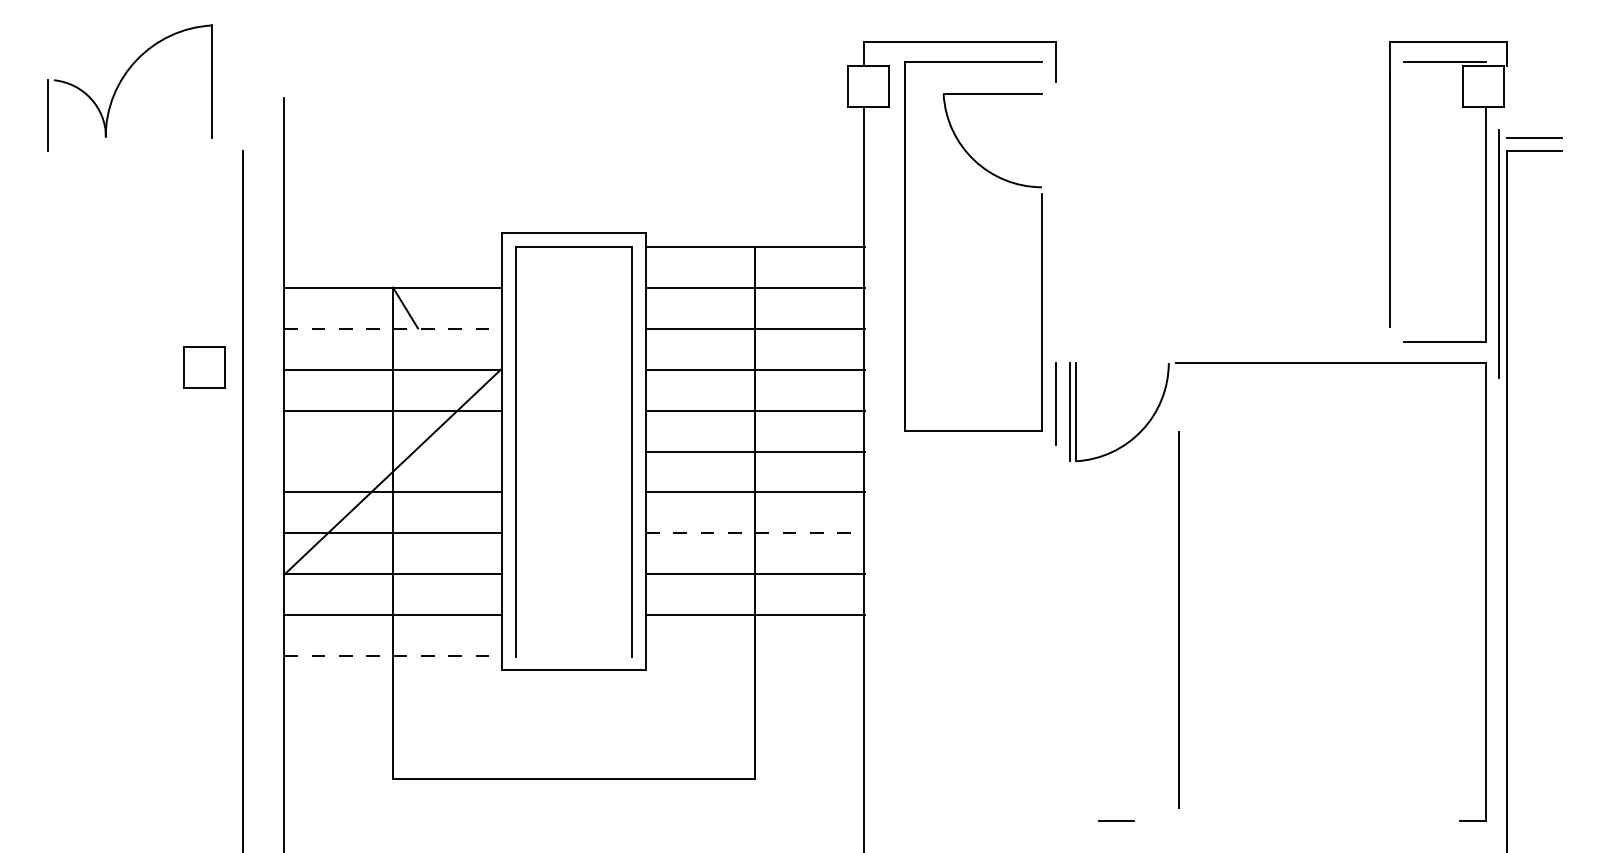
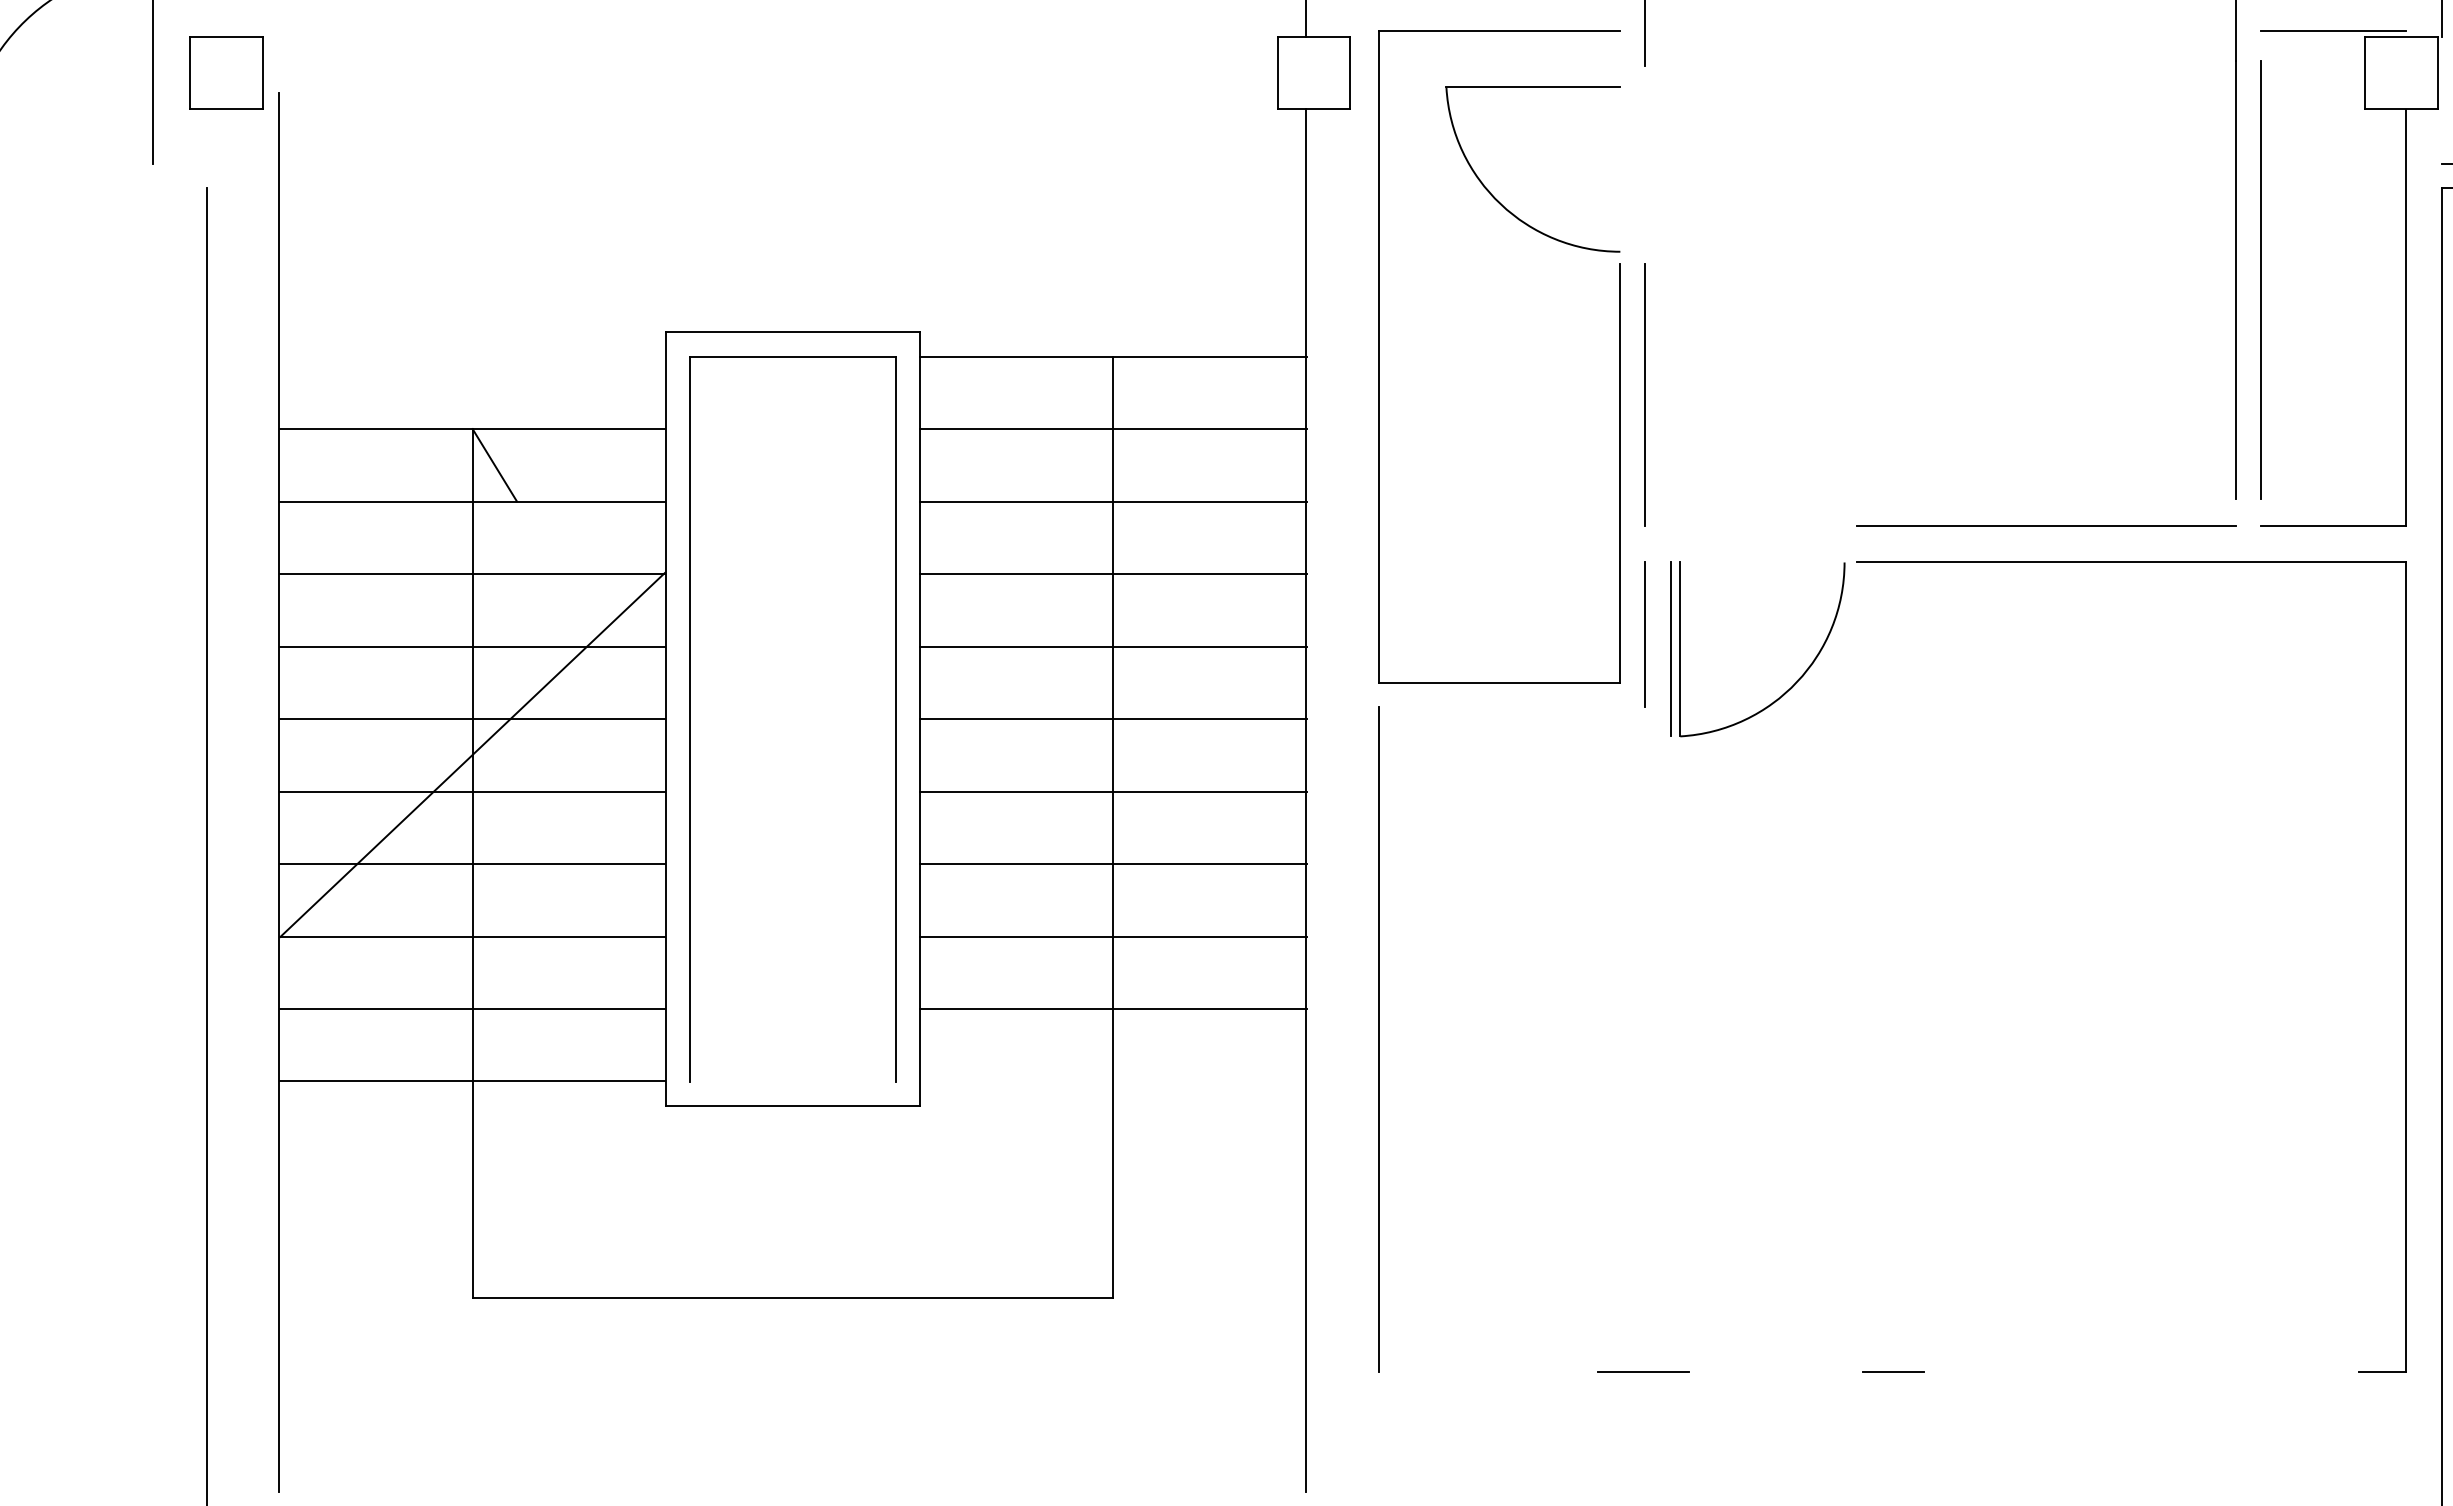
line: (1498, 253) -> (2259, 278), moved
line: (1055, 267) -> (1644, 393), added
line: (392, 328) -> (471, 501), dashed -> solid
line: (1282, 342) -> (2045, 526), added
part: (204, 367) -> (225, 73), moved
line: (392, 451) -> (471, 719), added
line: (755, 533) -> (1113, 864), dashed -> solid
line: (1178, 619) -> (1377, 1039), moved
line: (392, 656) -> (471, 1081), dashed -> solid
line: (1054, 820) -> (1642, 1371), added
line: (1116, 820) -> (1893, 1371), moved

